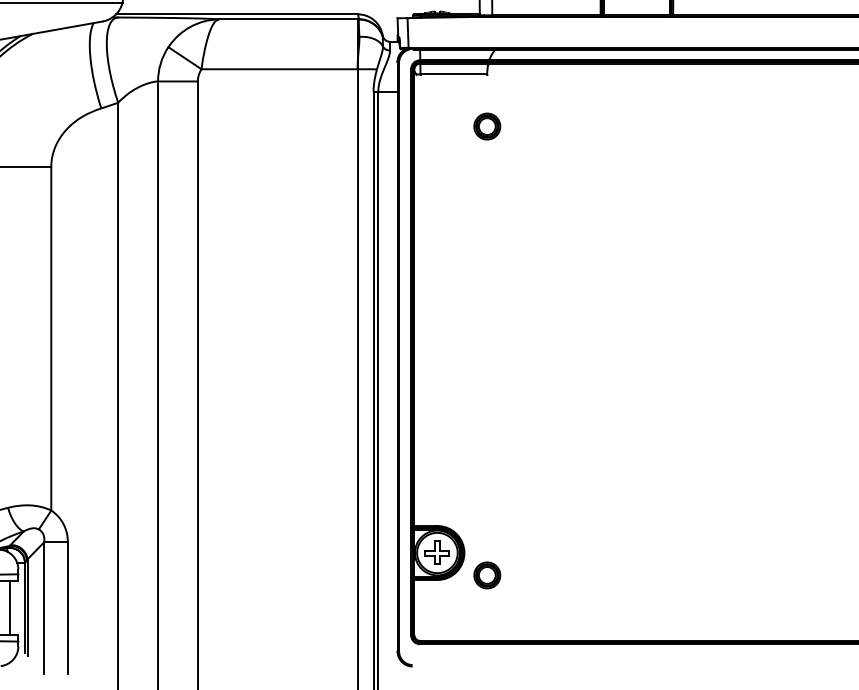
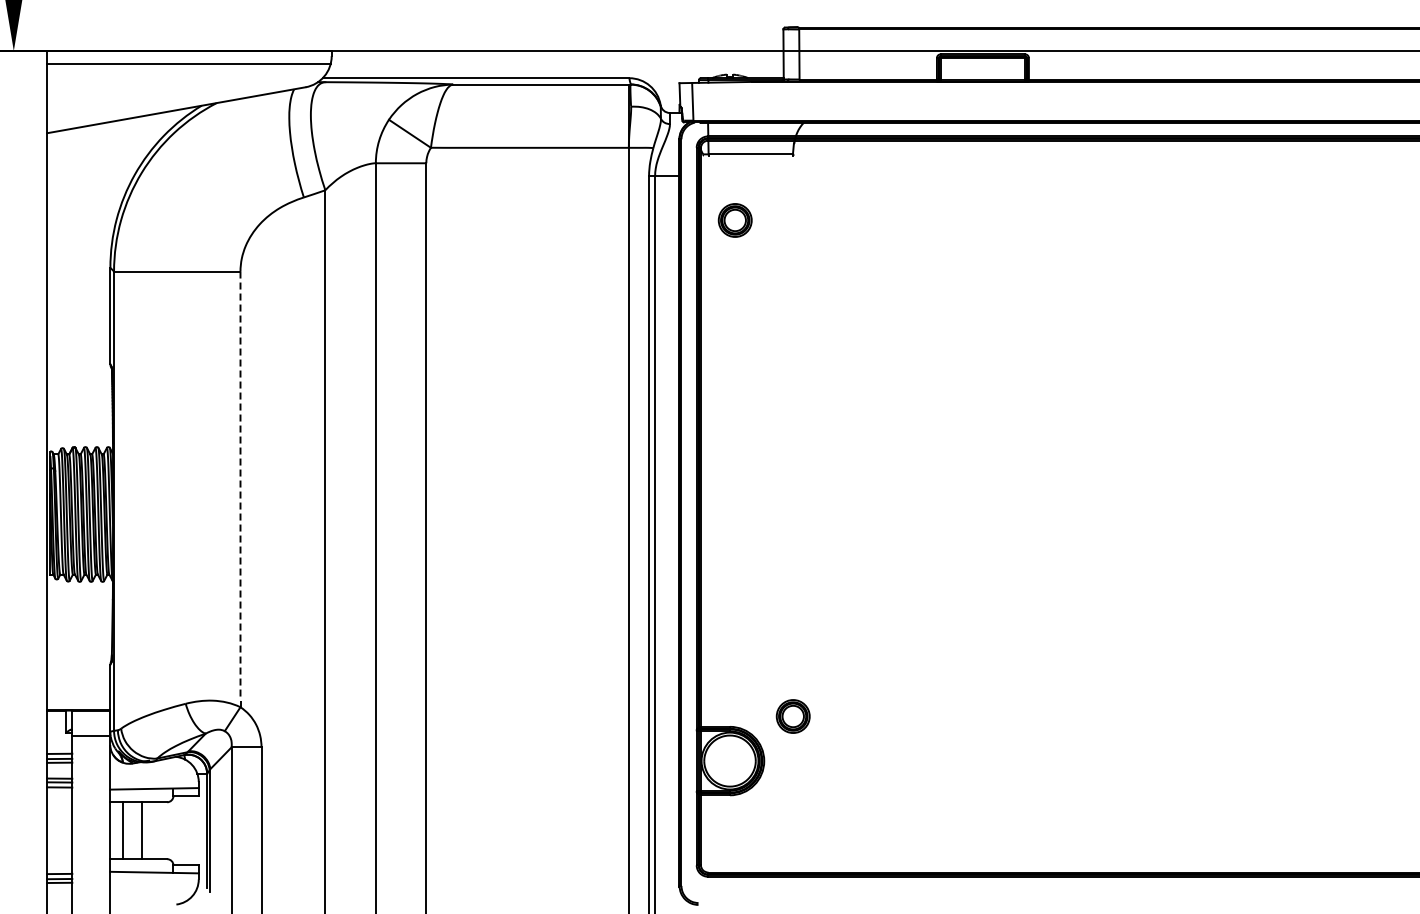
part: (486, 126) -> (734, 220), moved
line: (51, 338) -> (240, 489), solid -> dashed
part: (437, 552) -> (729, 760), removed
part: (486, 575) -> (792, 716), moved
line: (10, 607) -> (188, 830), removed

